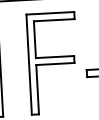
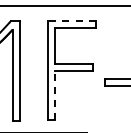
line: (50, 13) -> (72, 20), solid -> dashed
line: (37, 89) -> (55, 95), solid -> dashed

